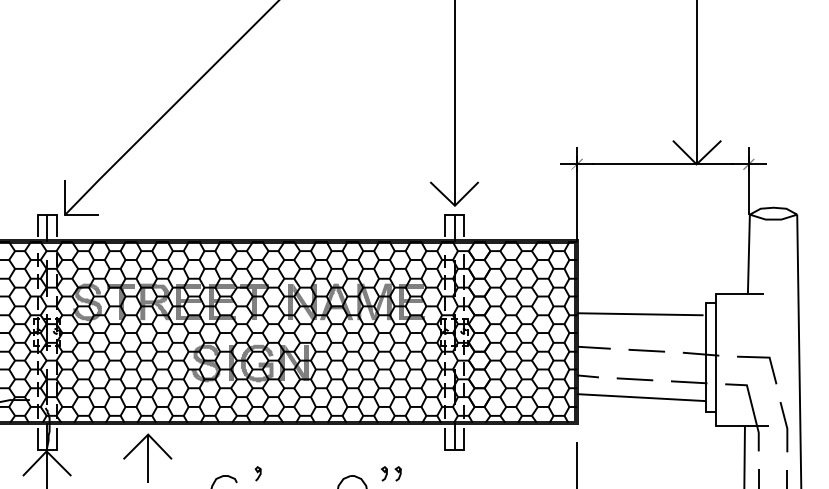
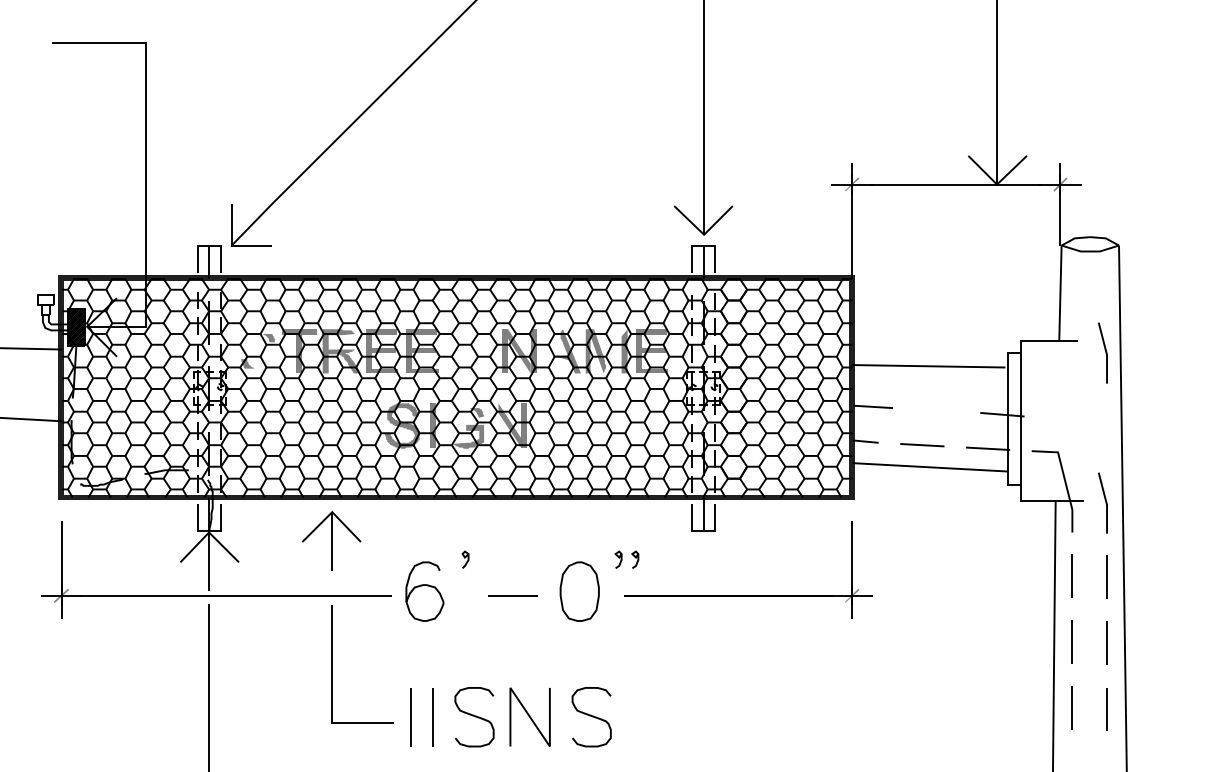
fill: (156, 293) -> (342, 341), removed
fill: (88, 302) -> (259, 351), removed
fill: (254, 302) -> (460, 351), removed
fill: (331, 302) -> (554, 351), removed
fill: (381, 302) -> (615, 351), removed
line: (786, 302) -> (1105, 352), added
line: (646, 350) -> (936, 410), removed
line: (757, 358) -> (1070, 419), removed
fill: (254, 361) -> (461, 423), removed
fill: (282, 363) -> (495, 425), removed

